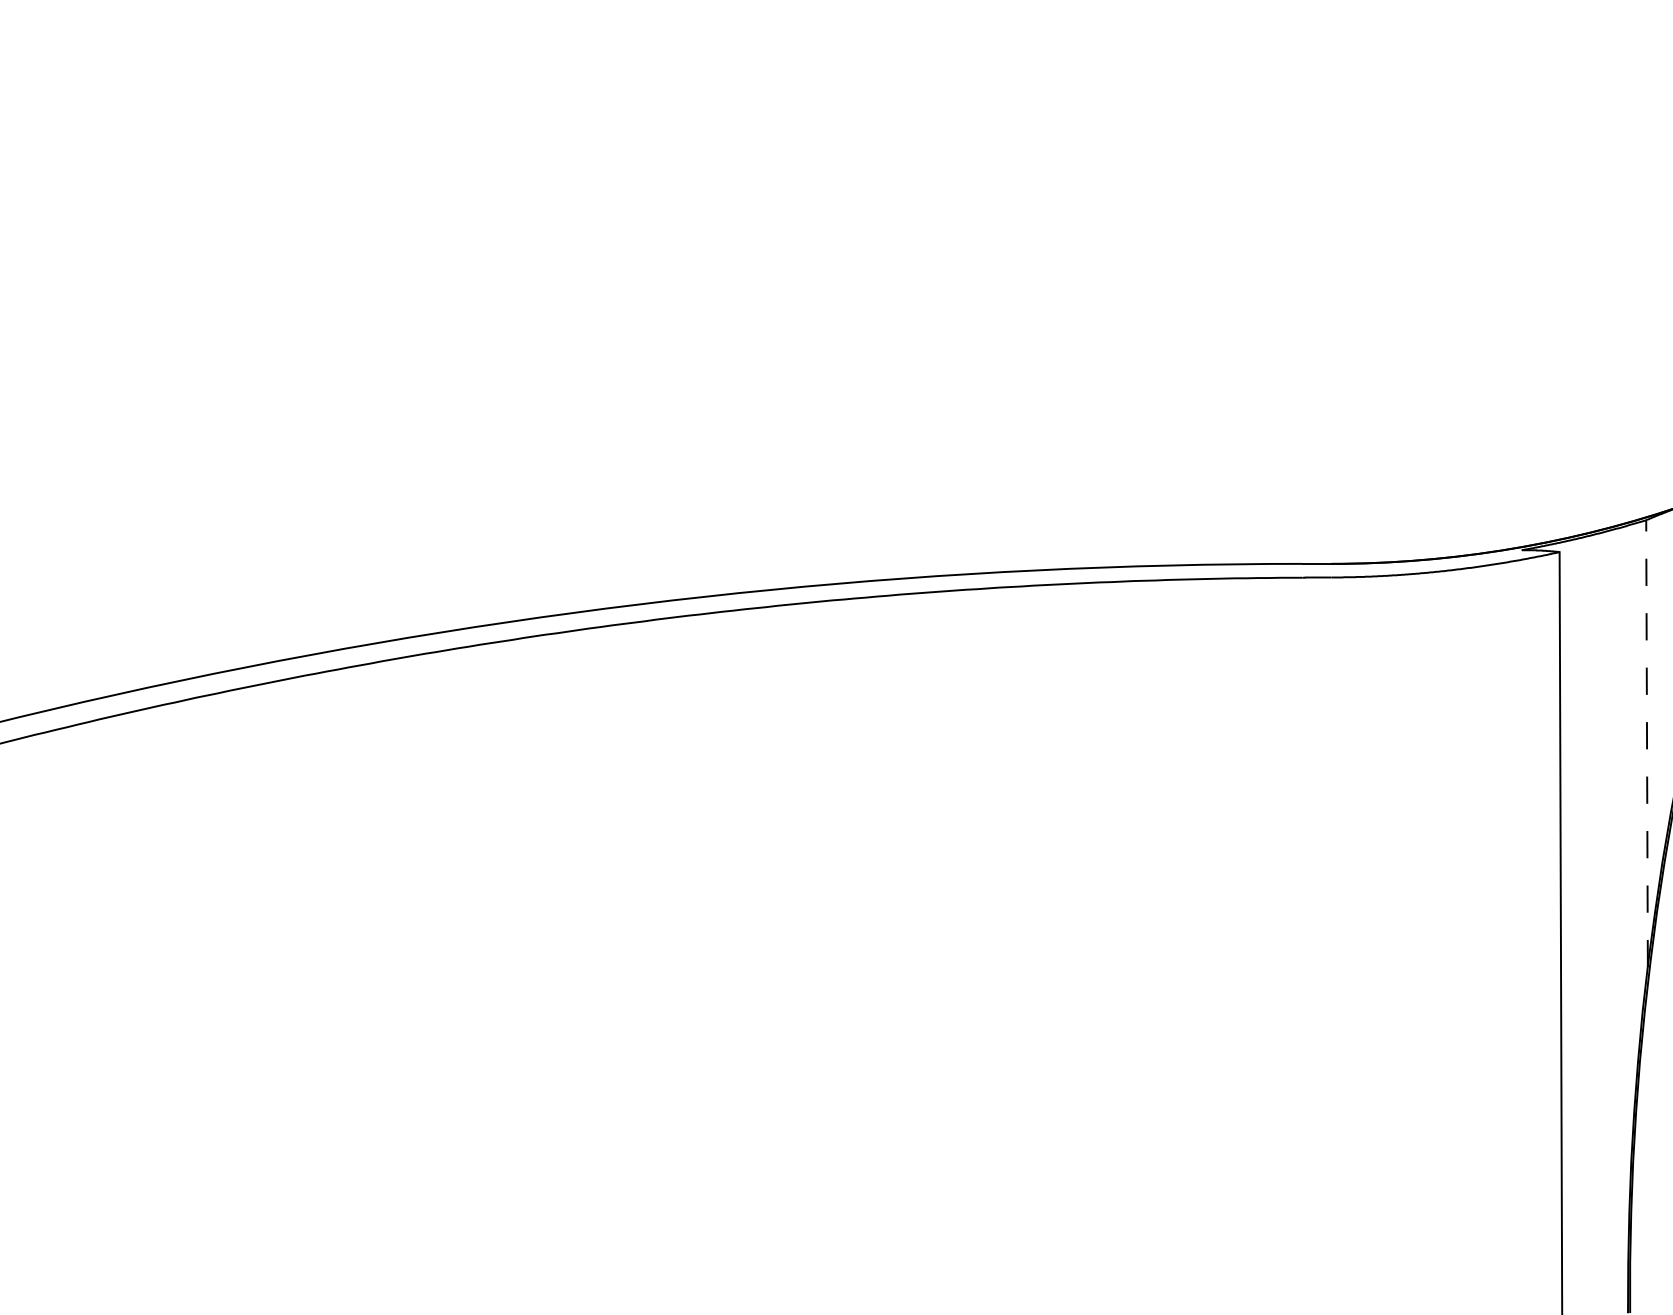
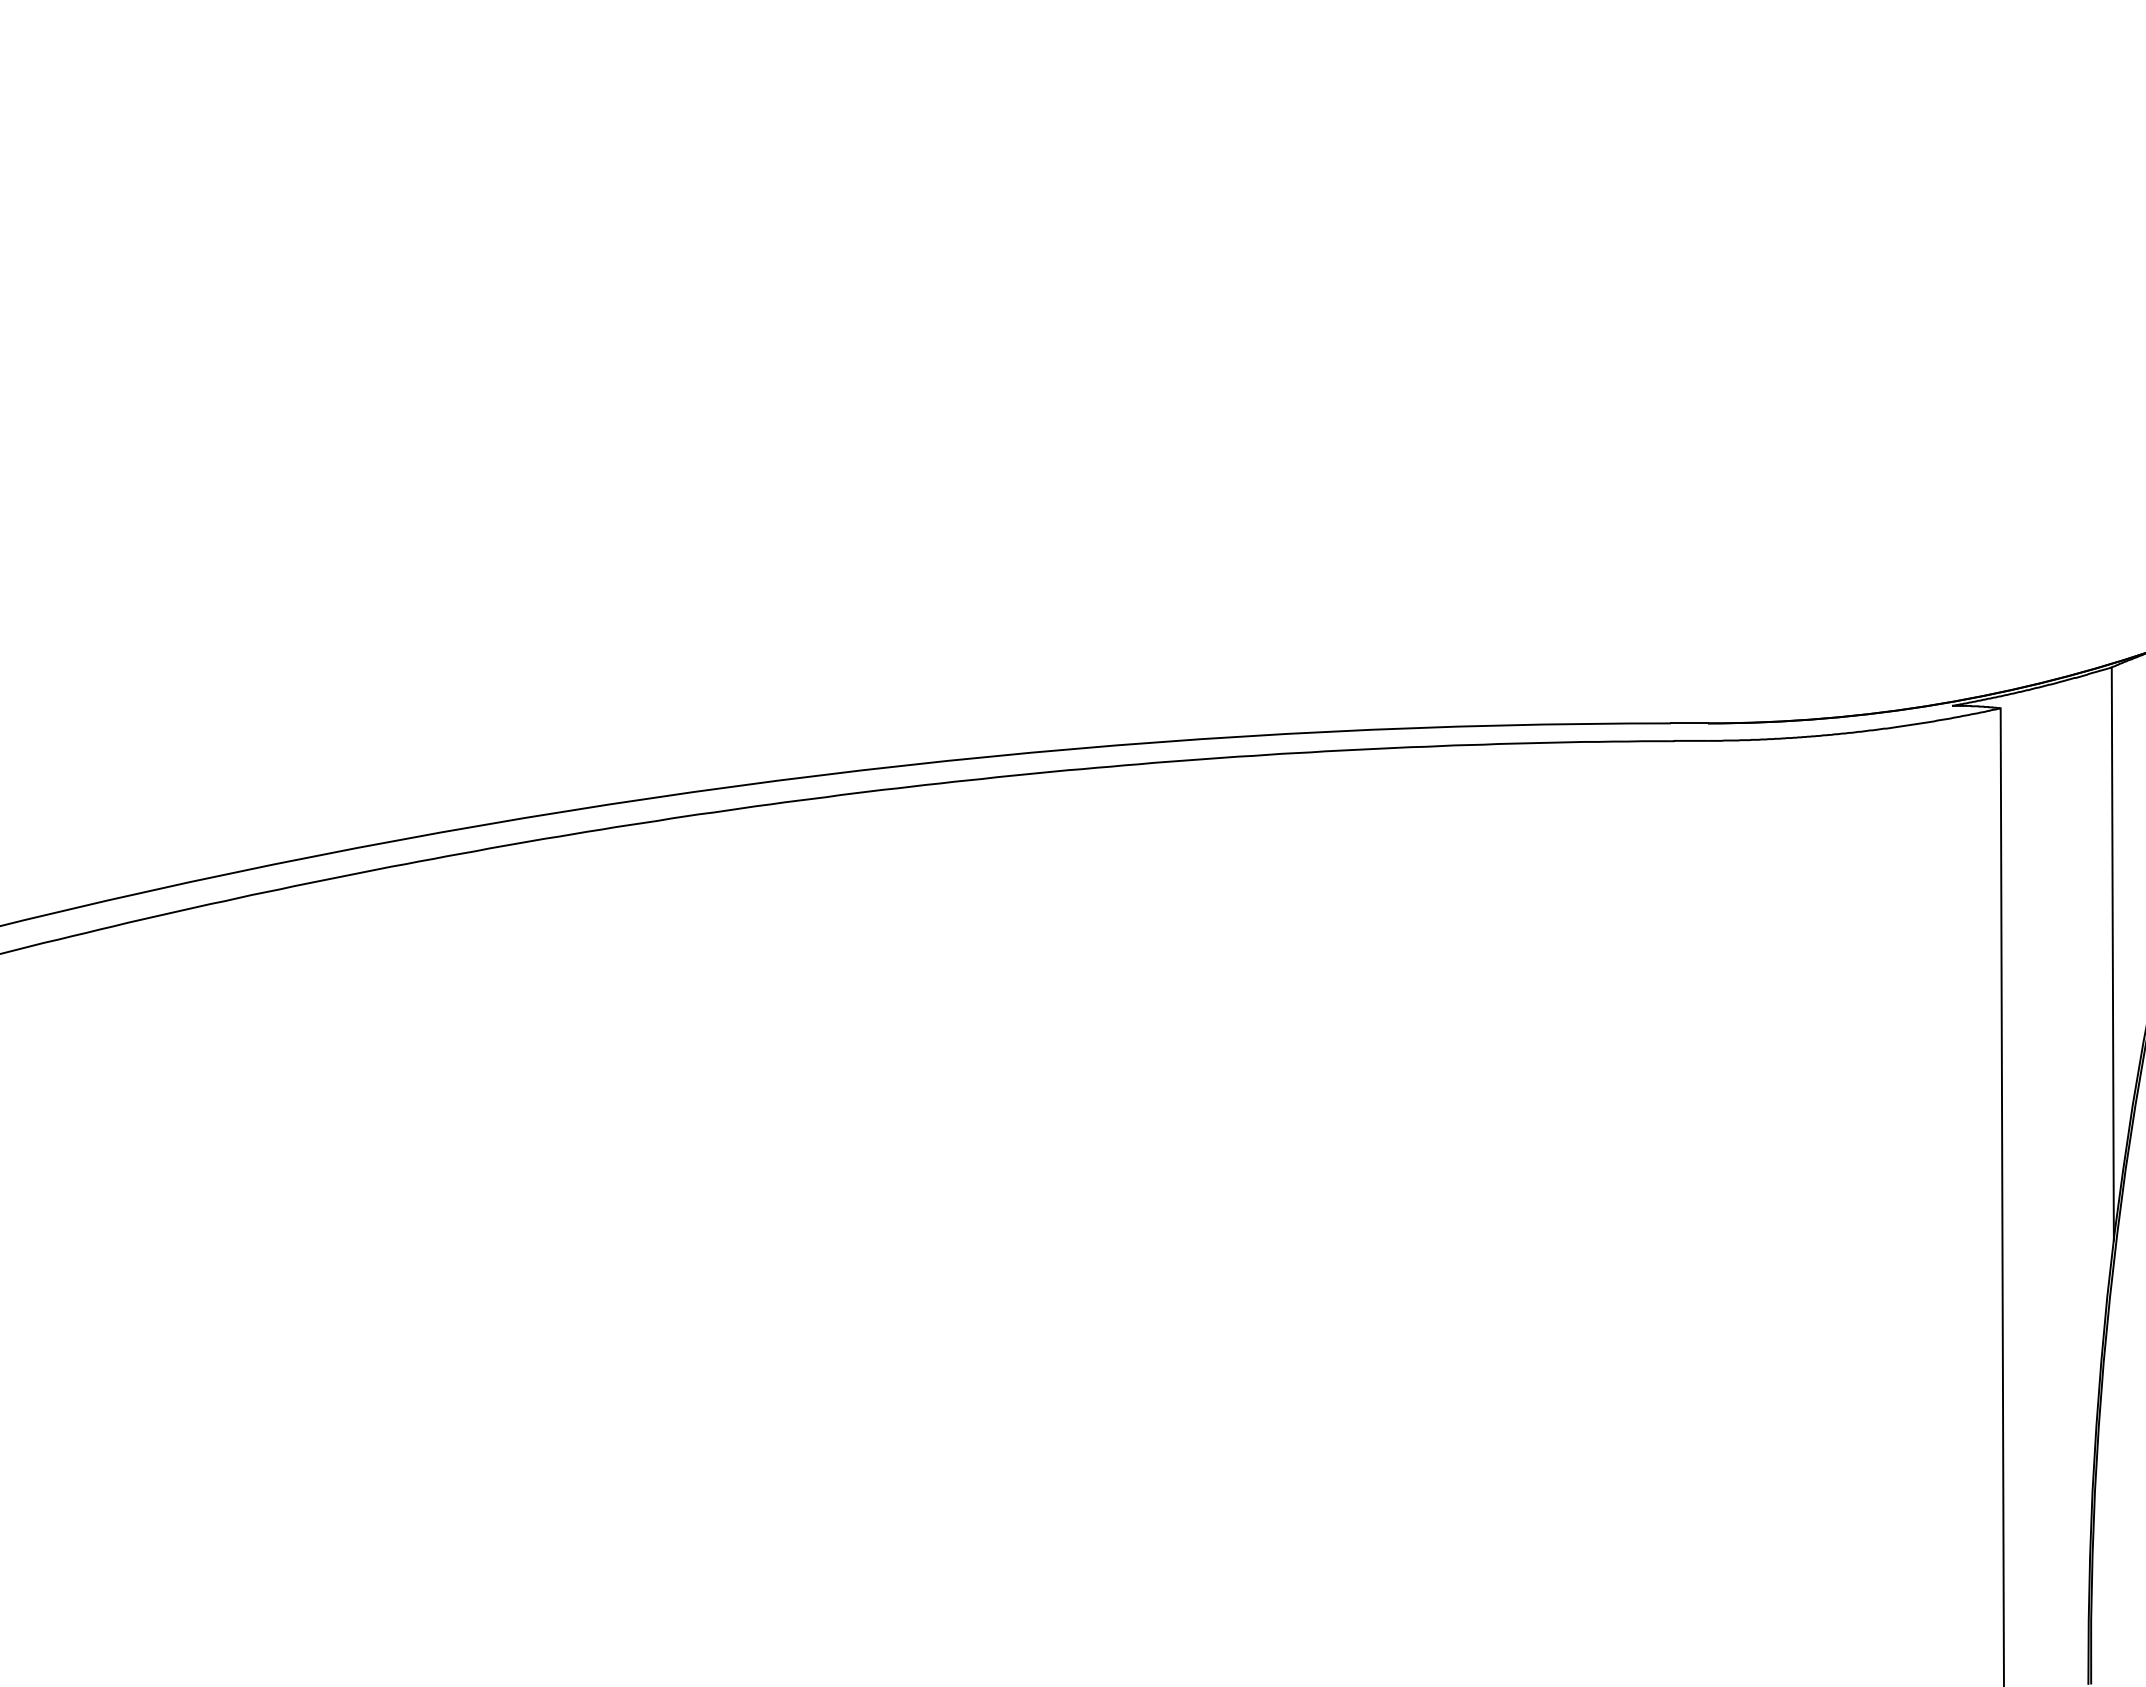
line: (1646, 744) -> (2112, 954), dashed -> solid

